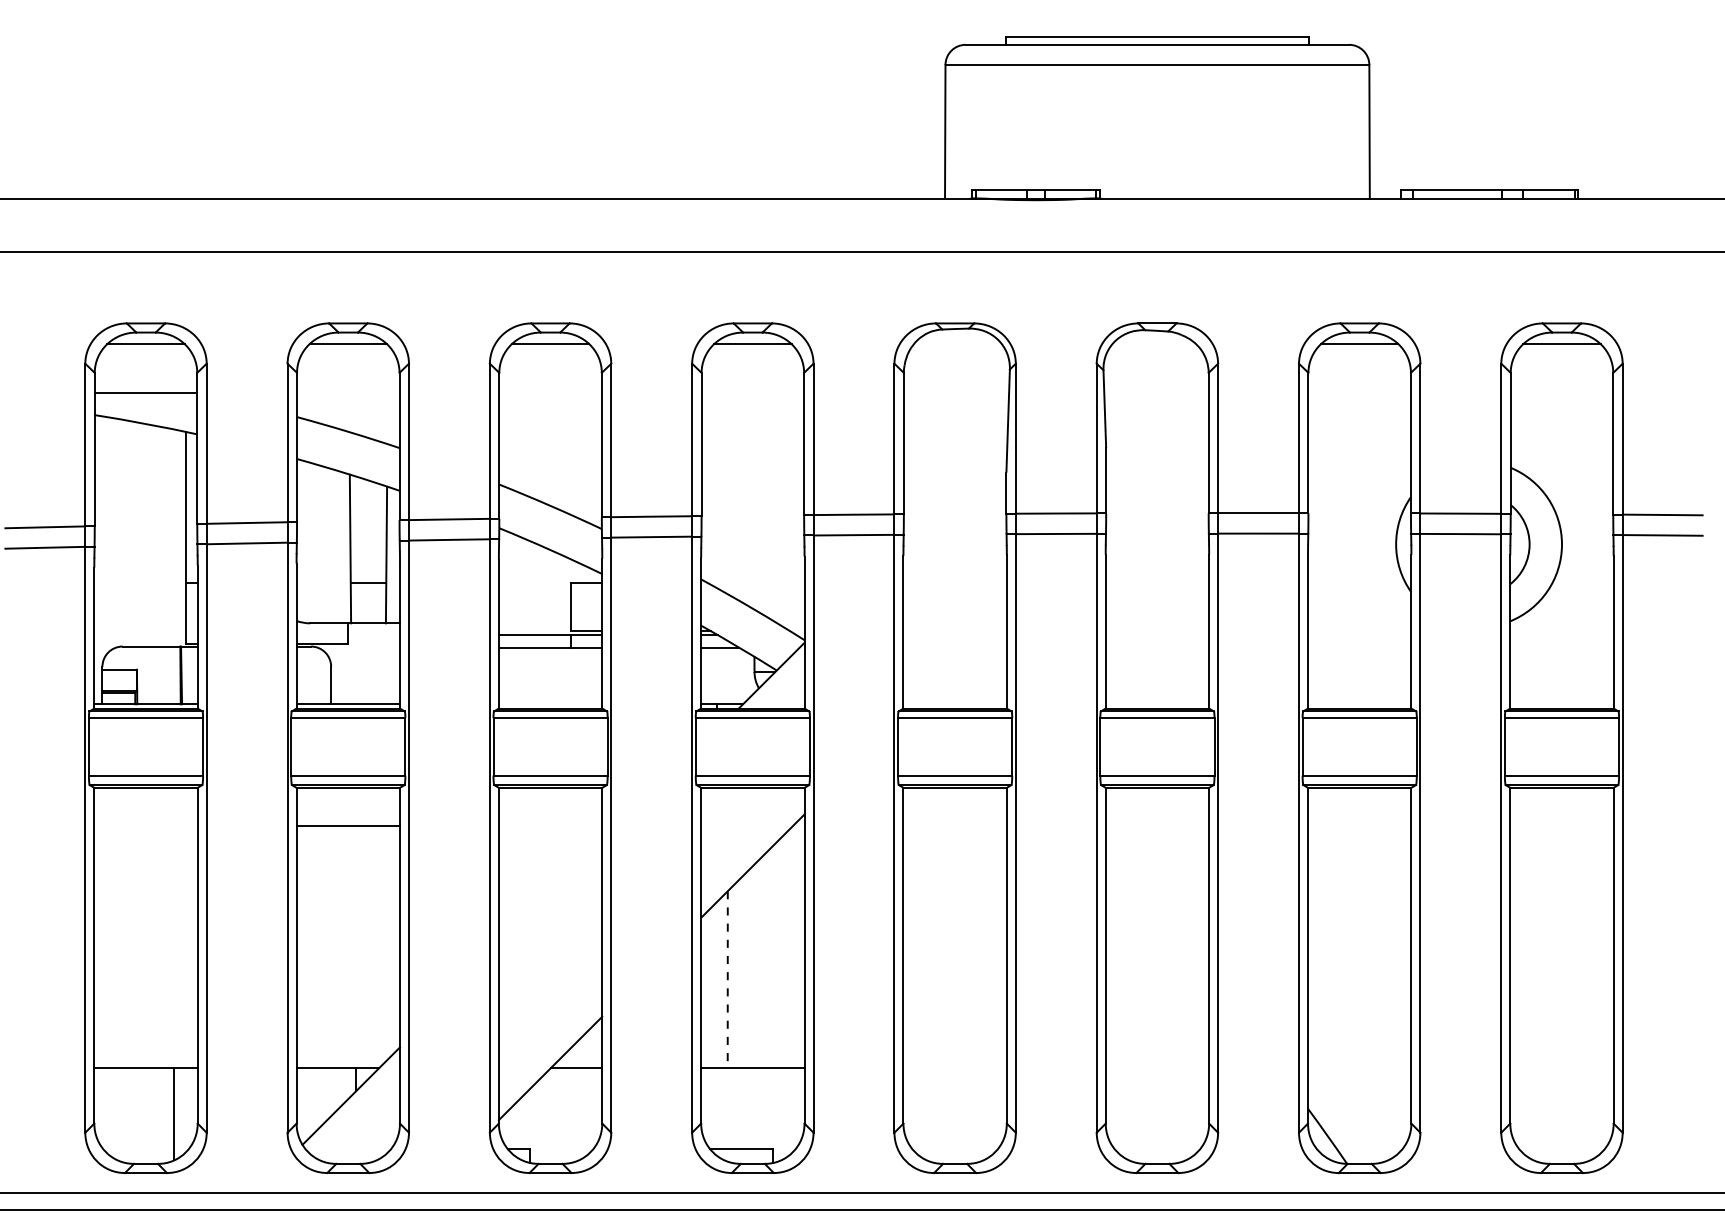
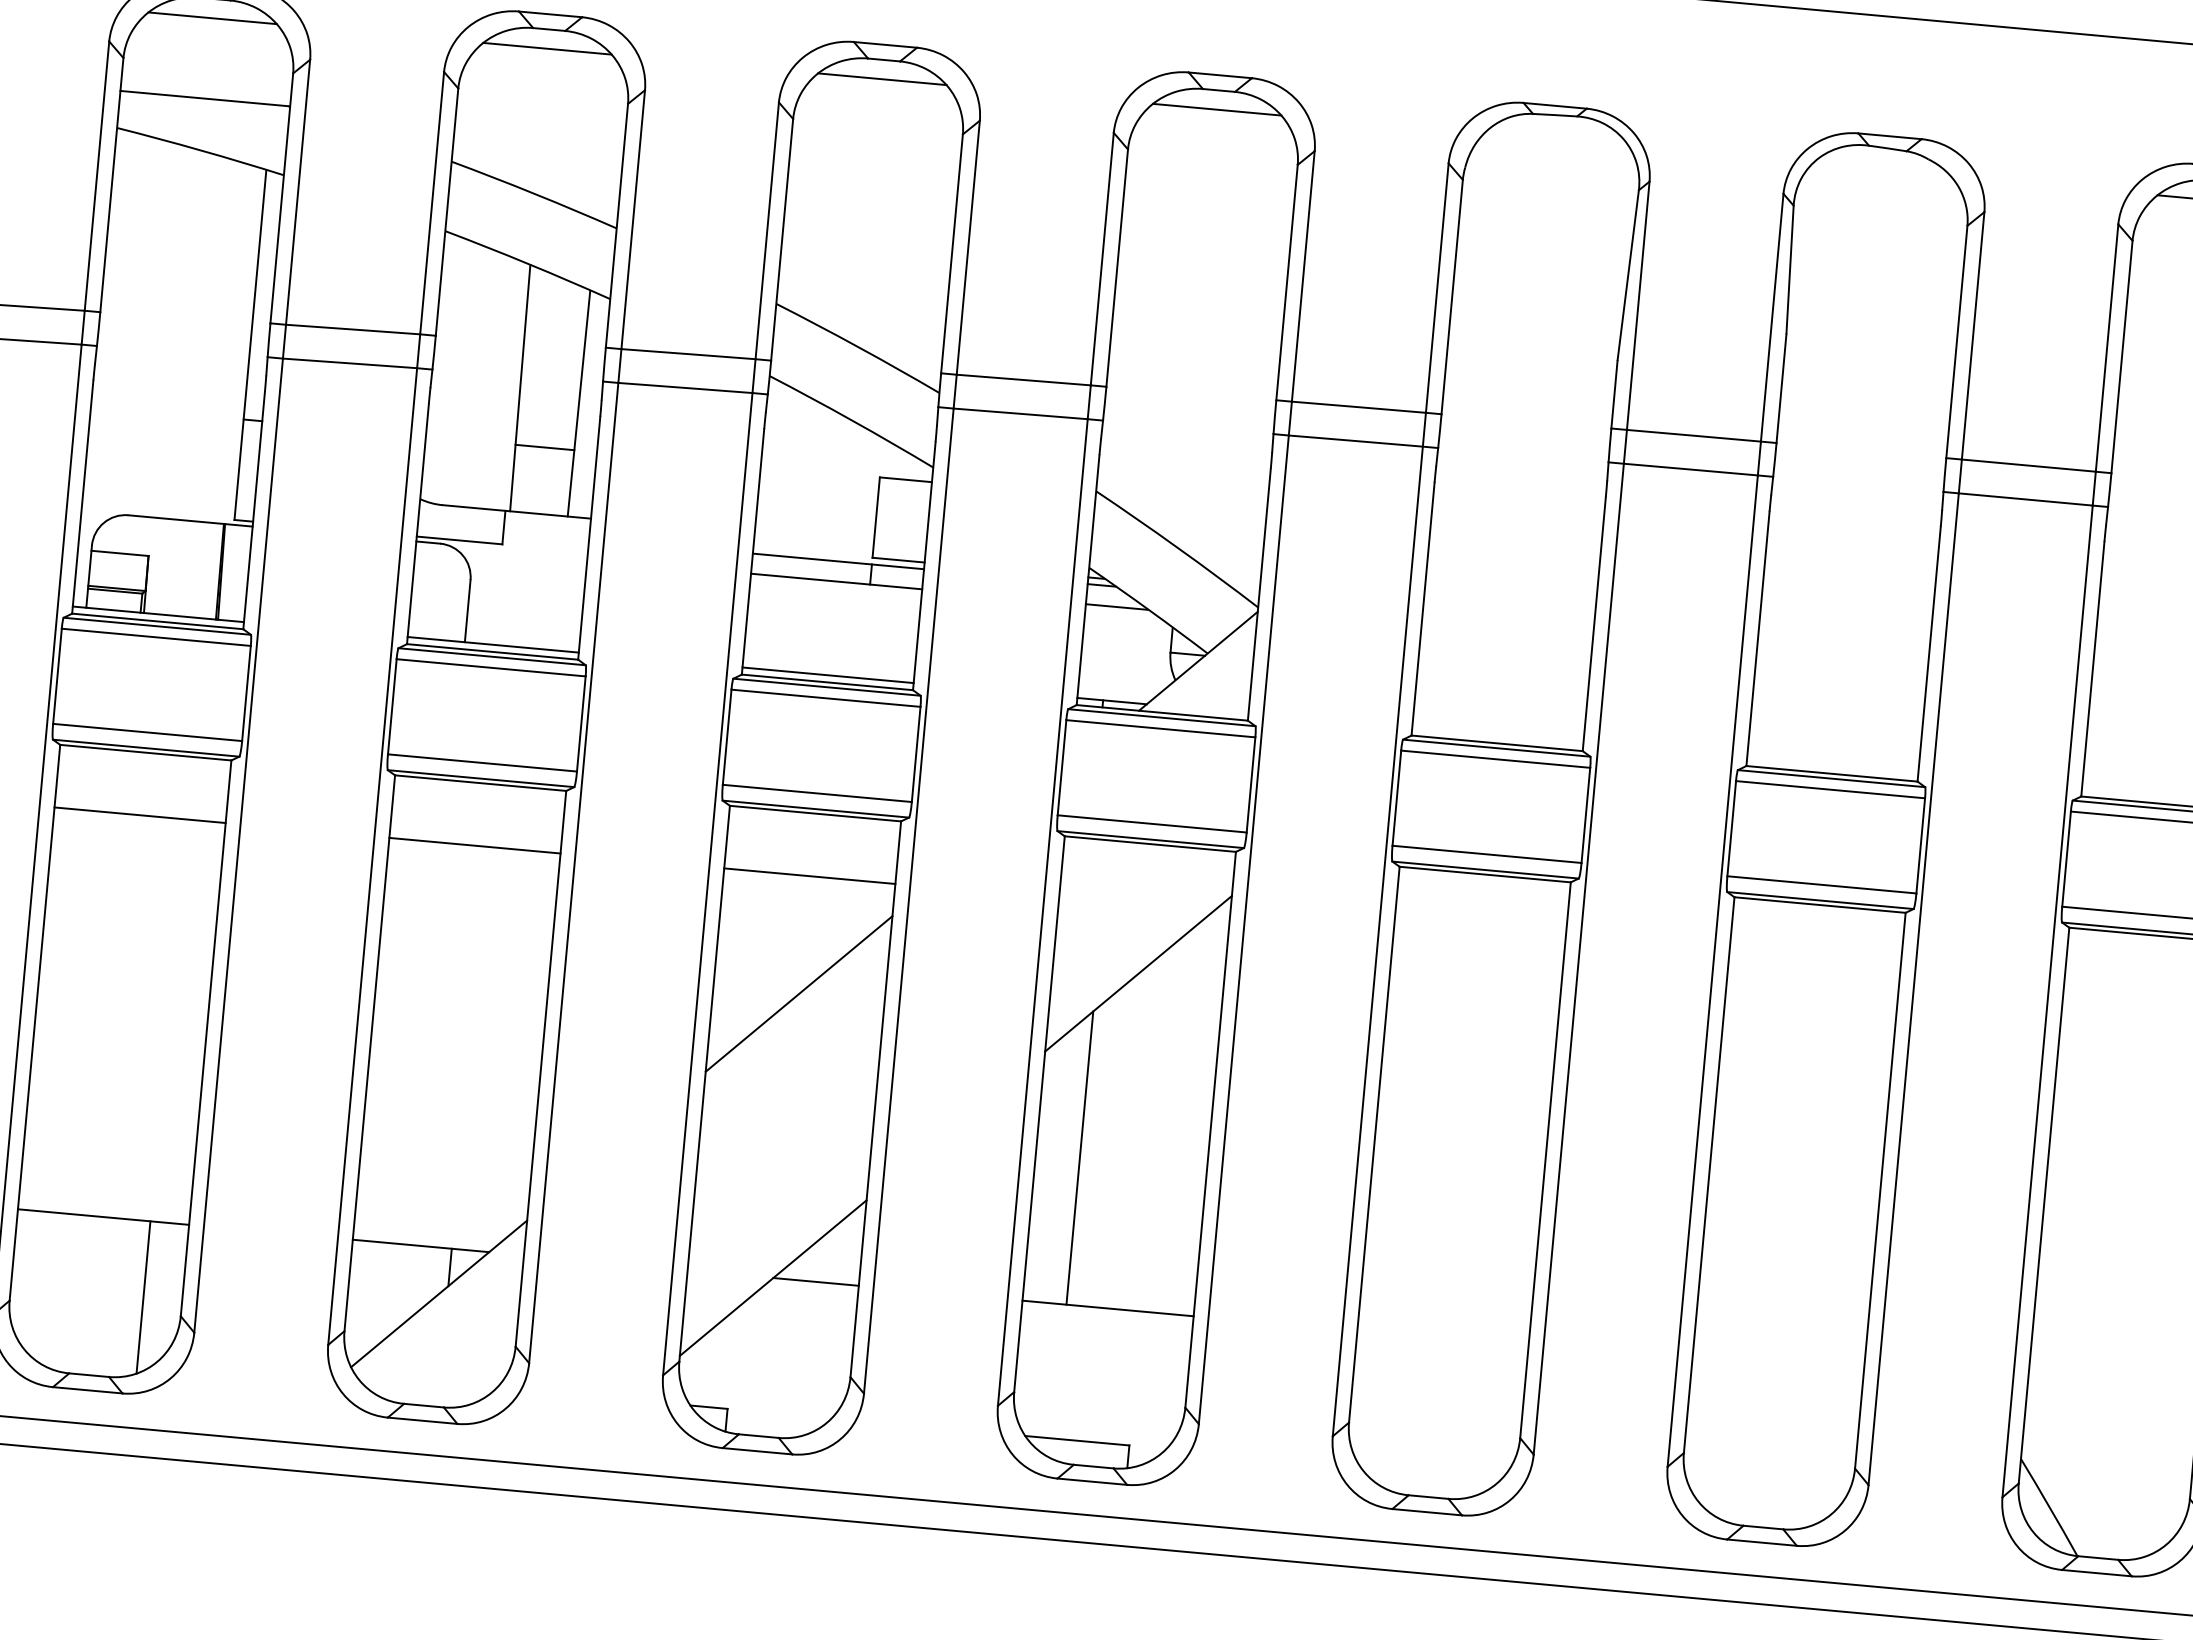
line: (550, 704) -> (827, 675), added
line: (145, 825) -> (139, 814), added
line: (550, 825) -> (809, 875), added
line: (550, 896) -> (799, 993), added
line: (727, 979) -> (1079, 1157), dashed -> solid

